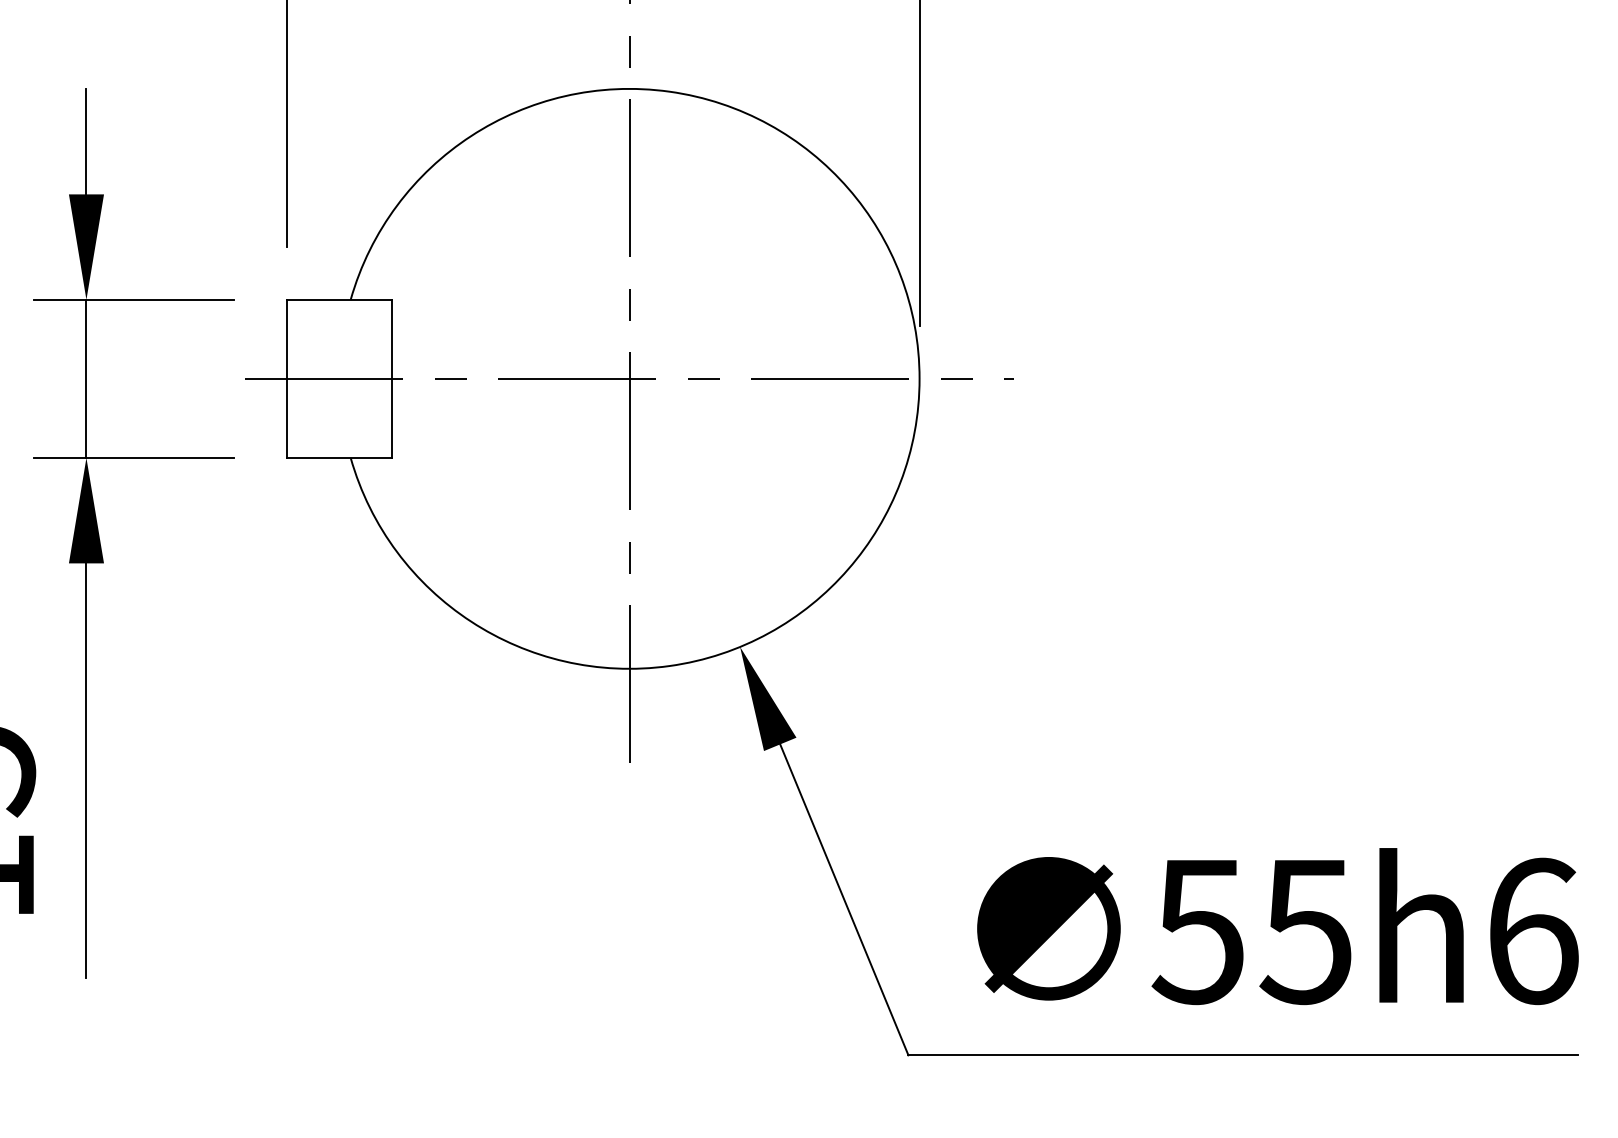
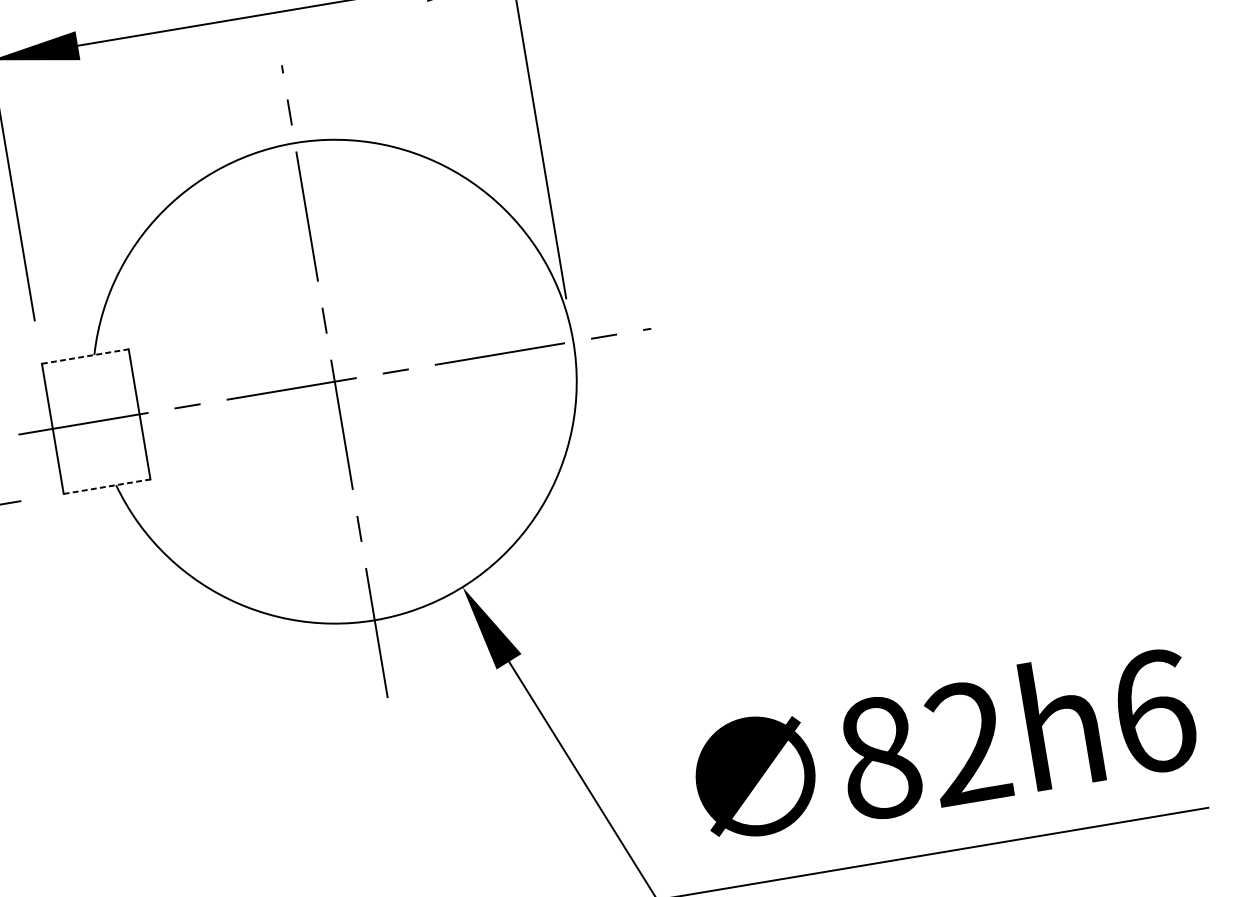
line: (339, 299) -> (85, 356), solid -> dashed
line: (339, 457) -> (106, 486), solid -> dashed
text: (1251, 931) -> (922, 750), 55h6 -> 82h6

